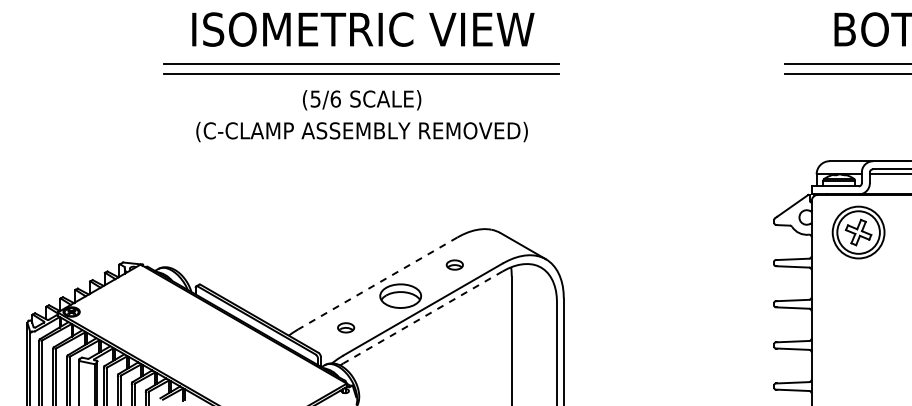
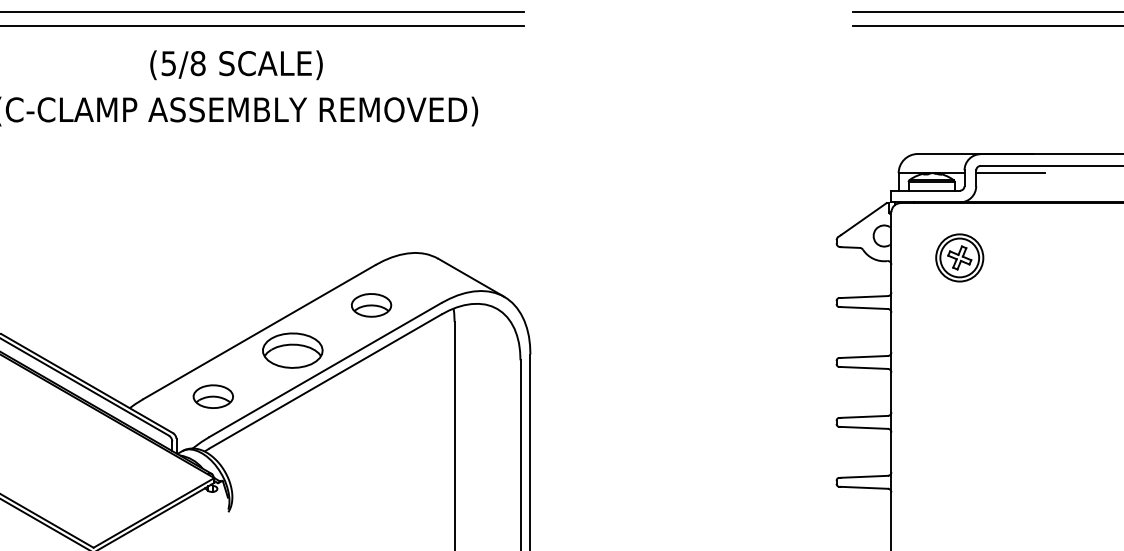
text: (335, 98) -> (197, 62), (5/6 -> (5/8
part: (858, 232) -> (959, 257), size x0.62
part: (454, 264) -> (371, 304), size x1.67
line: (377, 283) -> (258, 332), dashed -> solid
line: (423, 317) -> (325, 381), dashed -> solid
part: (345, 327) -> (212, 396), size x1.67

